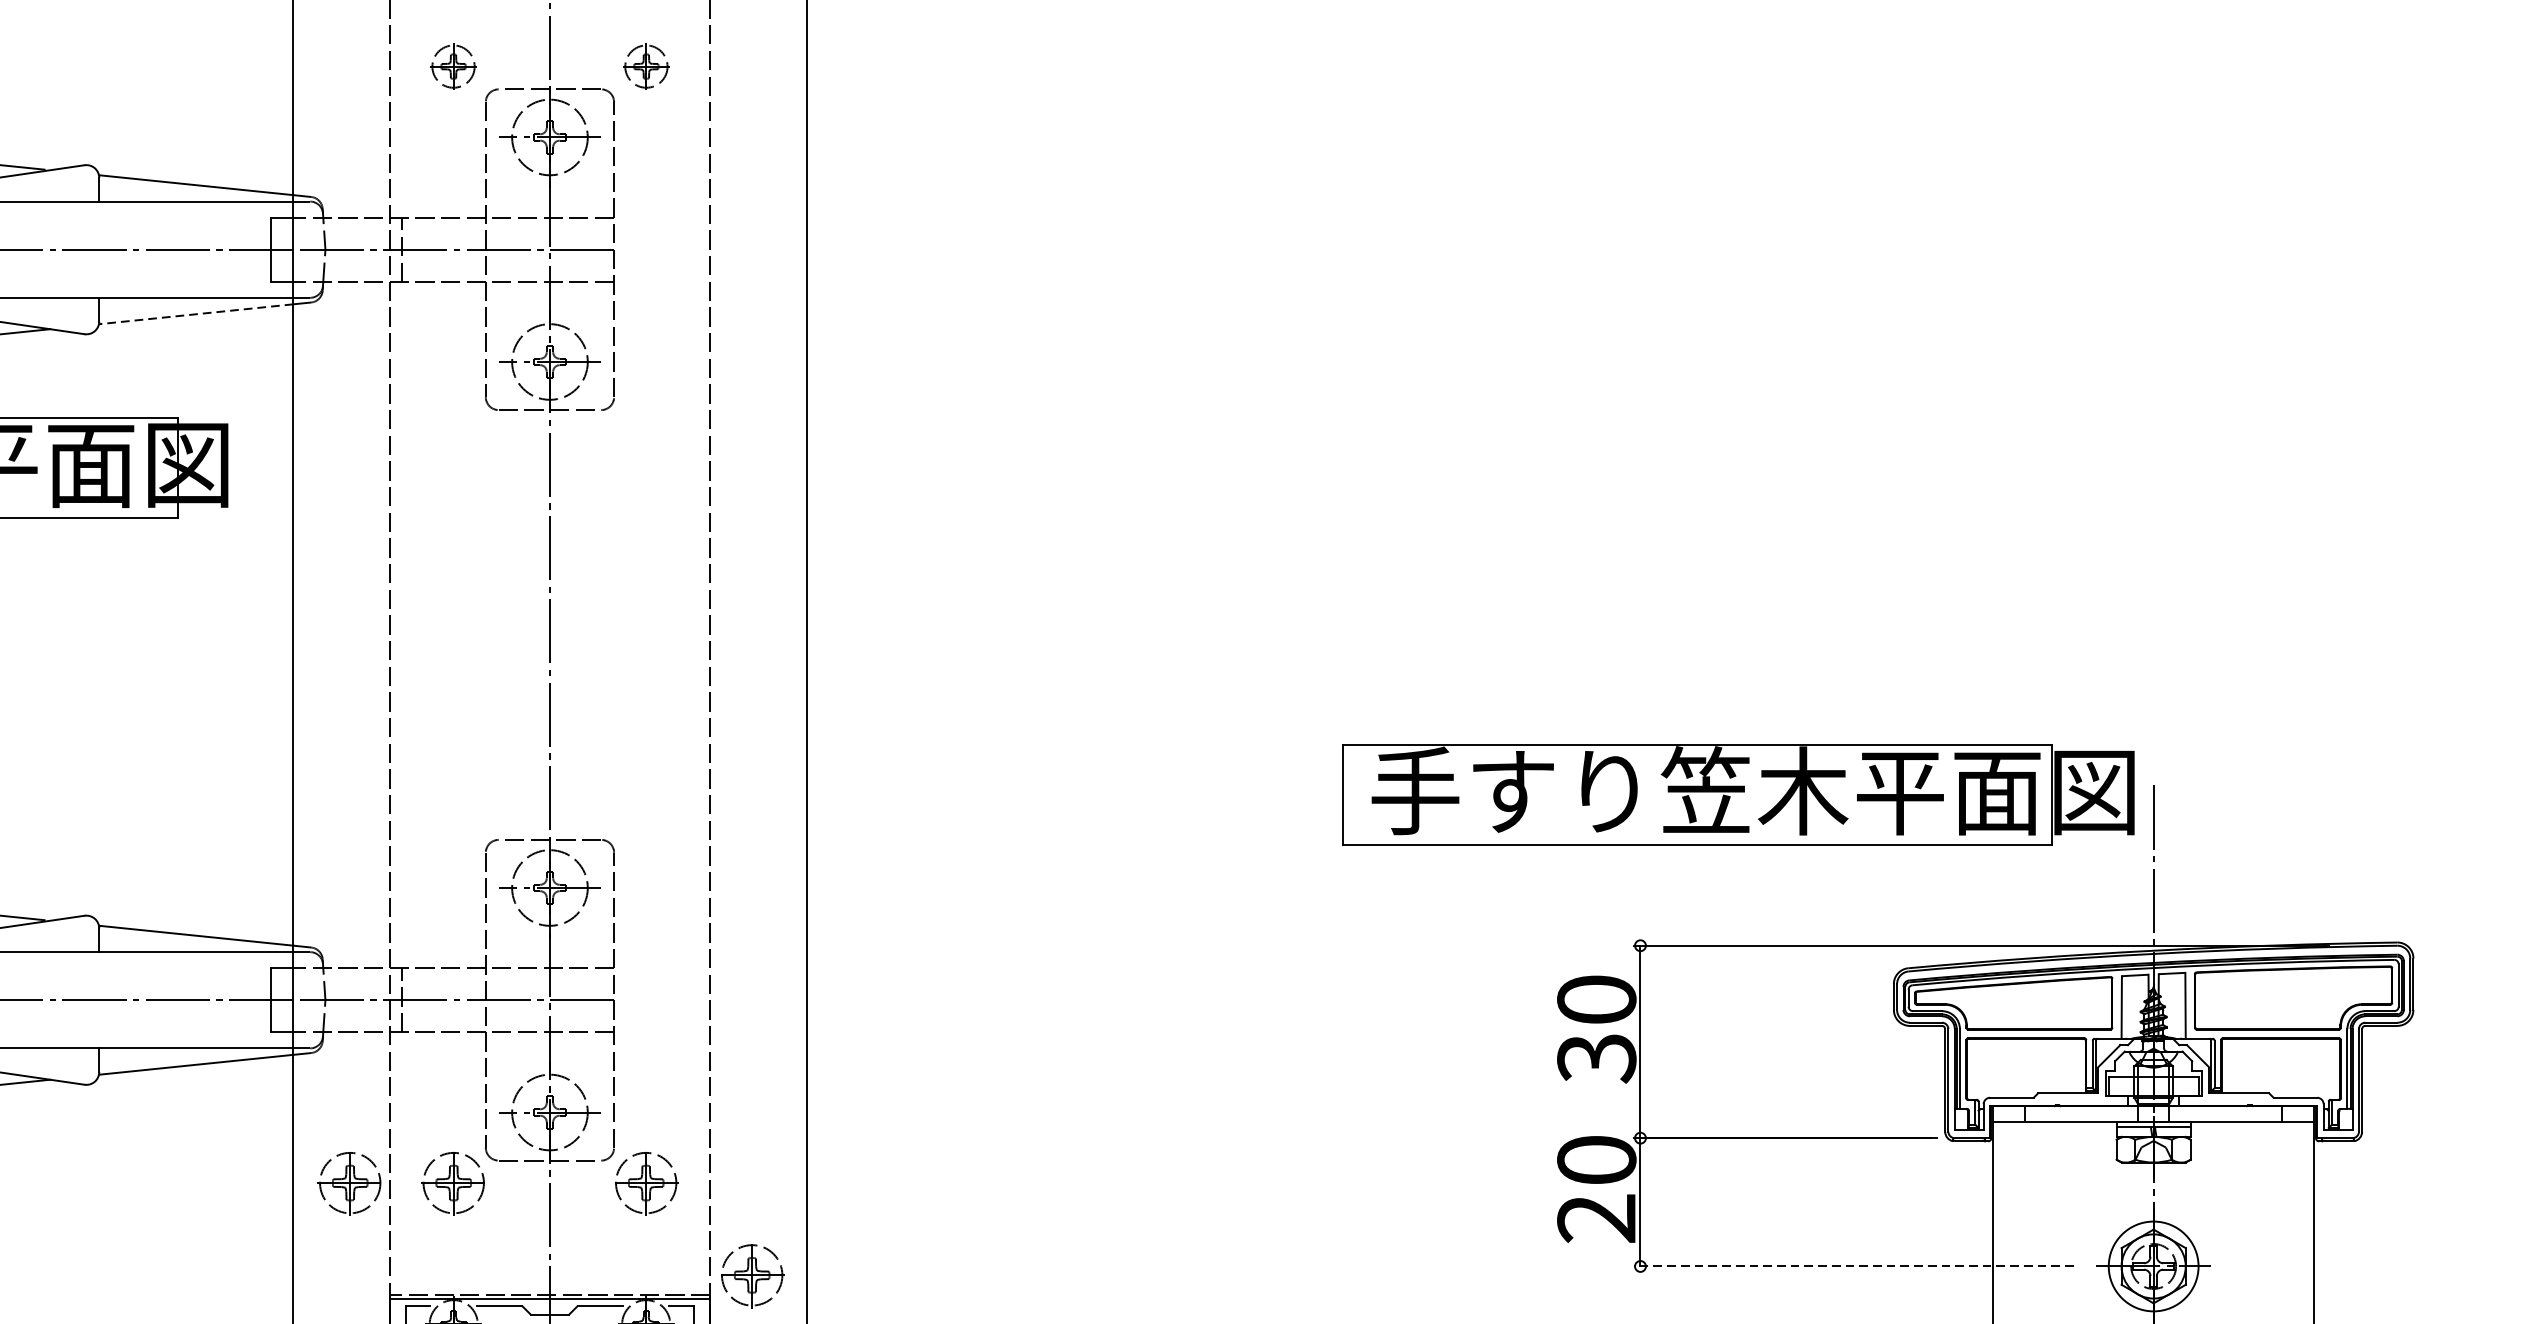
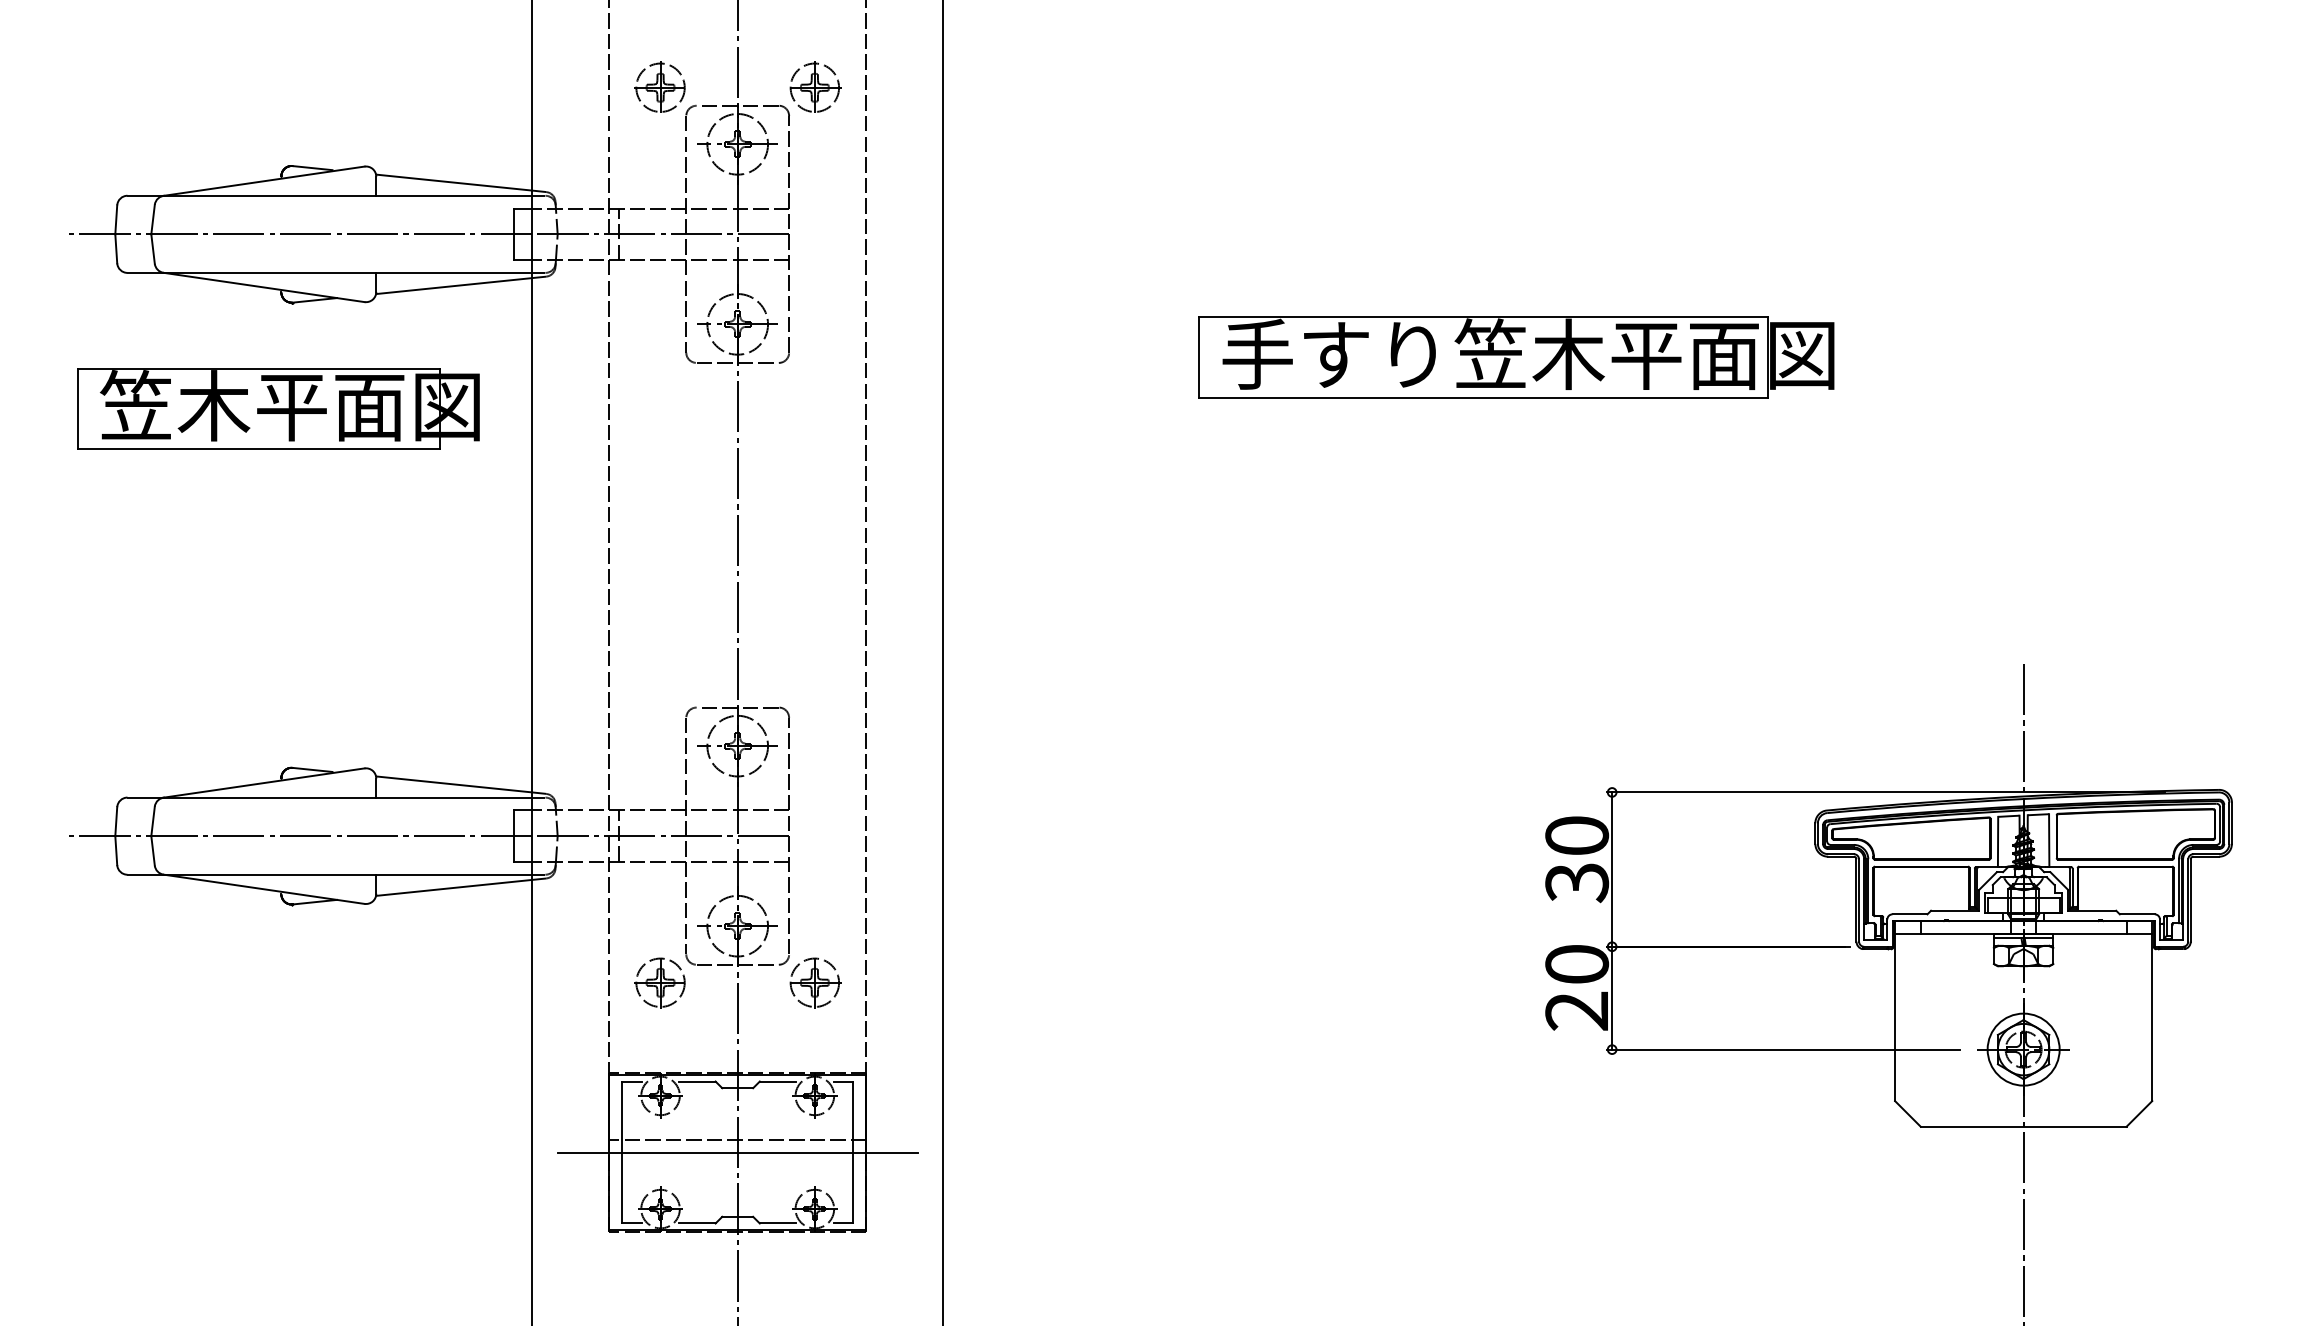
part: (452, 65) -> (659, 86), size x1.43
part: (646, 65) -> (815, 86), size x1.43
line: (195, 314) -> (453, 286), dashed -> solid
part: (1738, 794) -> (1516, 357), moved
part: (348, 1182) -> (576, 982), removed
line: (1852, 1266) -> (1782, 1049), dashed -> solid
part: (752, 1275) -> (900, 1056), removed

